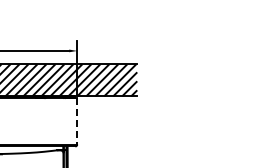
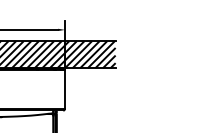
line: (77, 121) -> (65, 89), dashed -> solid

